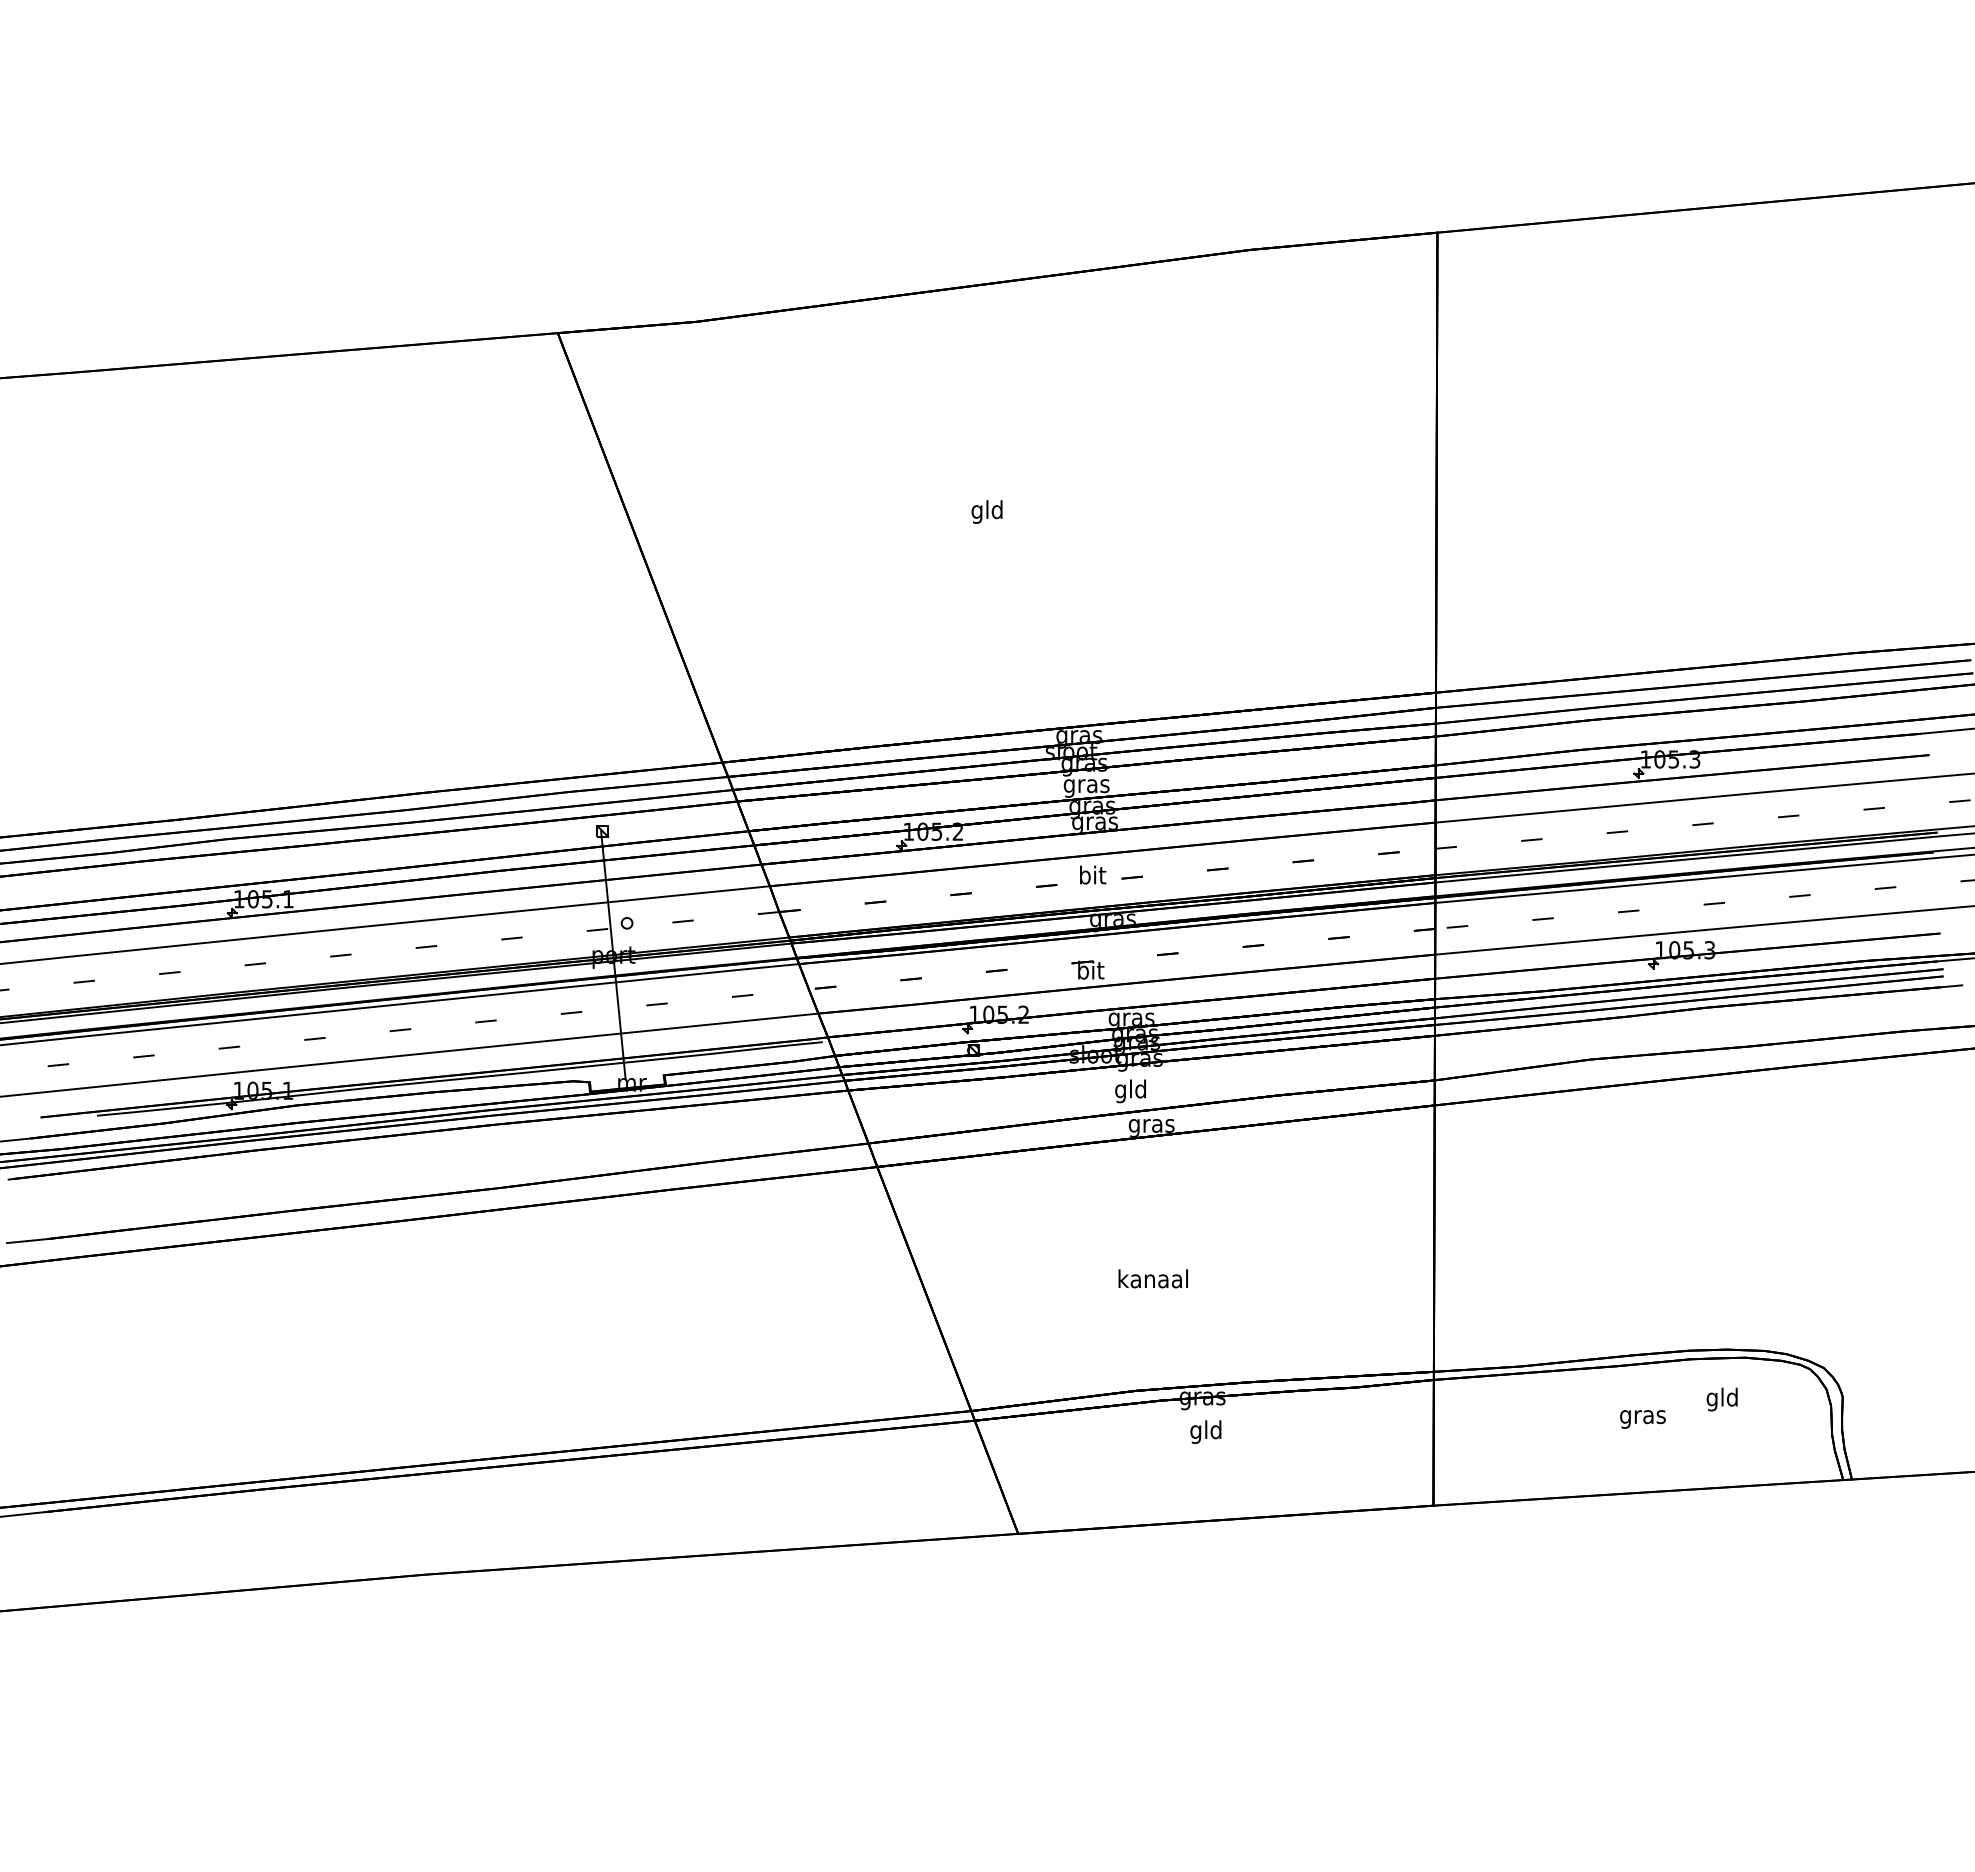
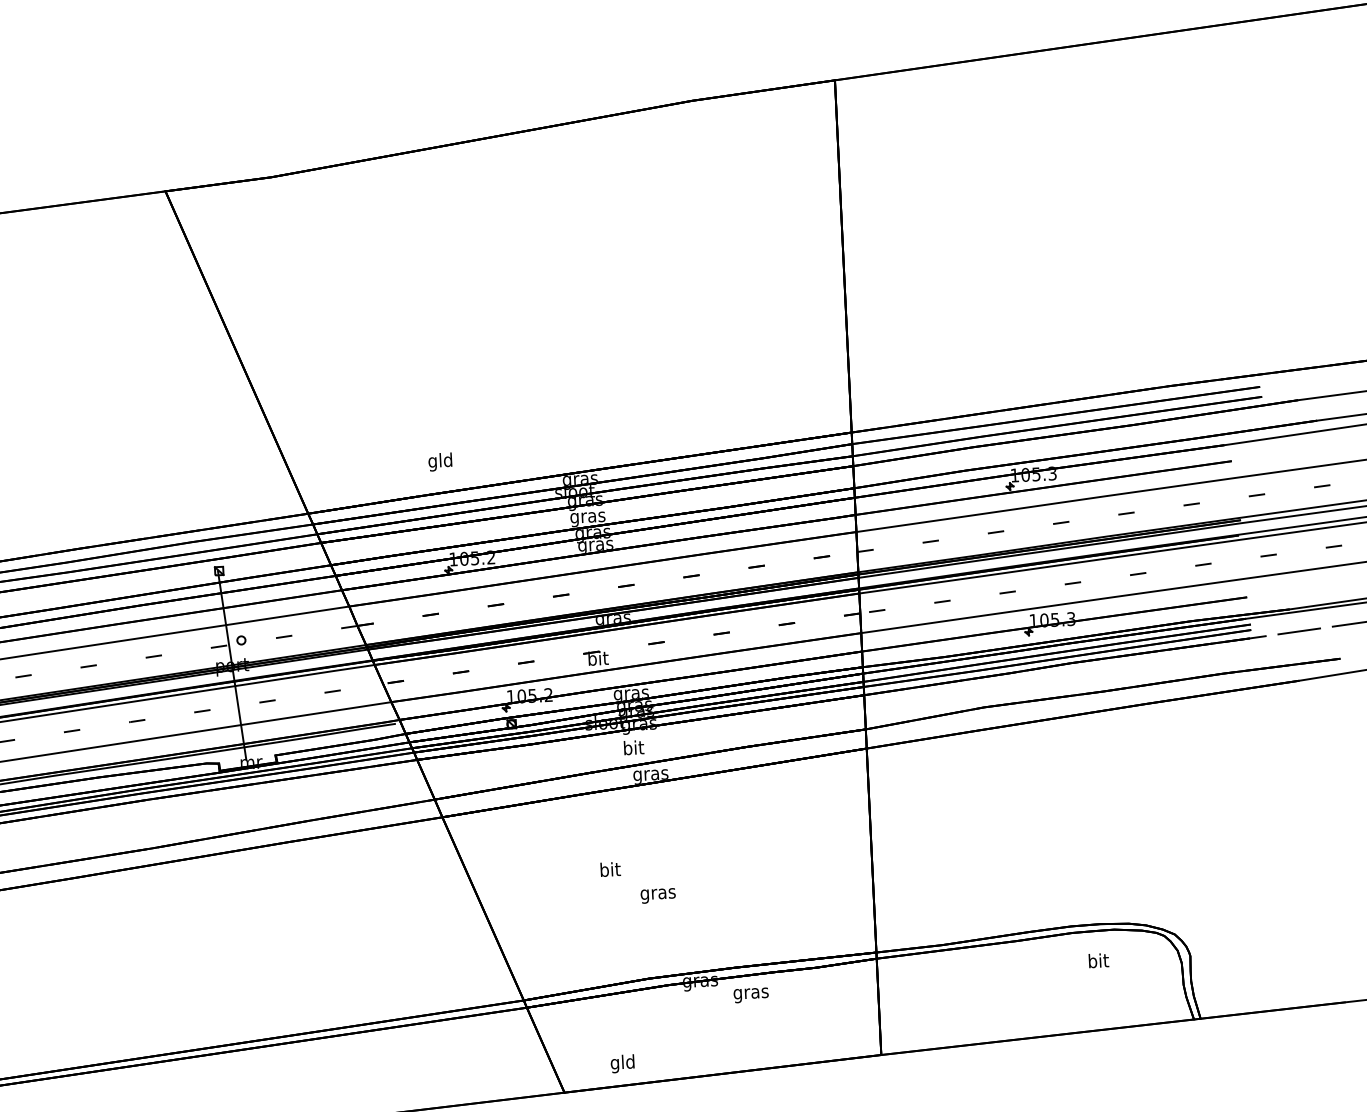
text: (986, 511) -> (439, 461), moved
text: (1093, 874) -> (610, 869), moved
text: (1130, 1091) -> (633, 749), gld -> bit
text: (1152, 1281) -> (657, 894), kanaal -> gras
text: (1721, 1399) -> (1097, 962), gld -> bit
text: (1642, 1419) -> (750, 995), moved
text: (1205, 1431) -> (622, 1063), moved

